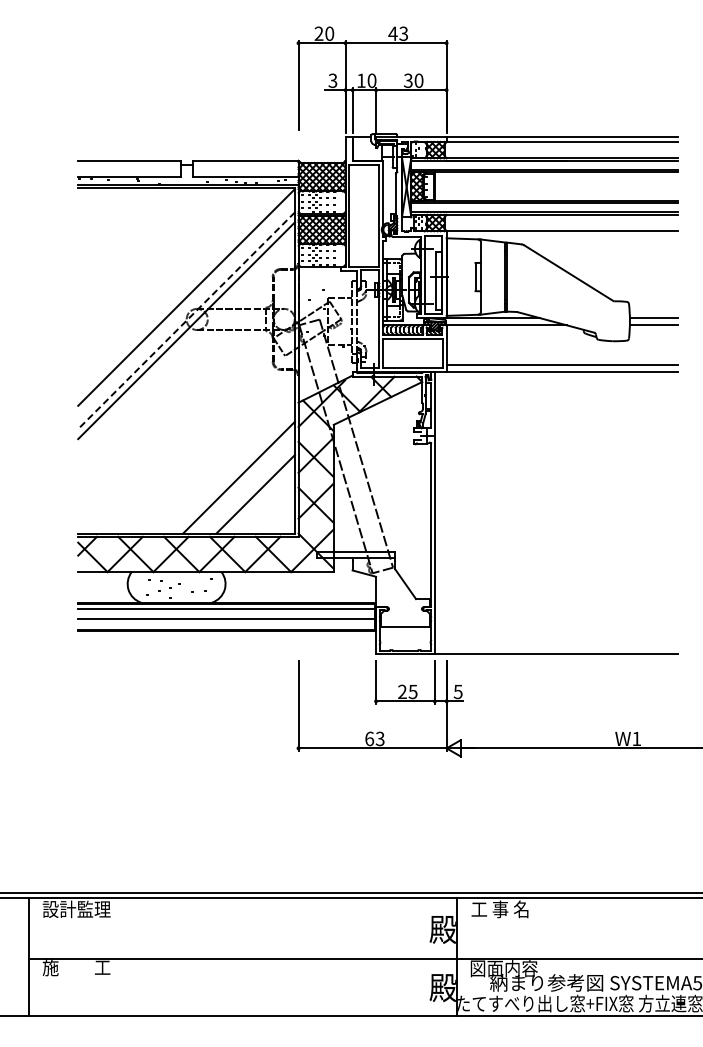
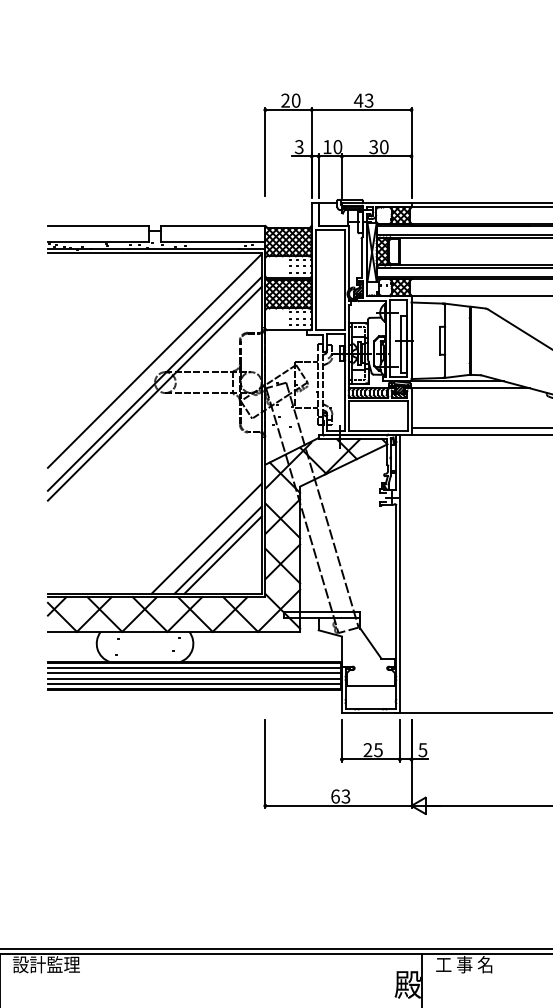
line: (186, 321) -> (154, 384), dashed -> solid
line: (250, 489) -> (217, 550), added
line: (226, 614) -> (194, 673), added
line: (226, 624) -> (194, 683), added

